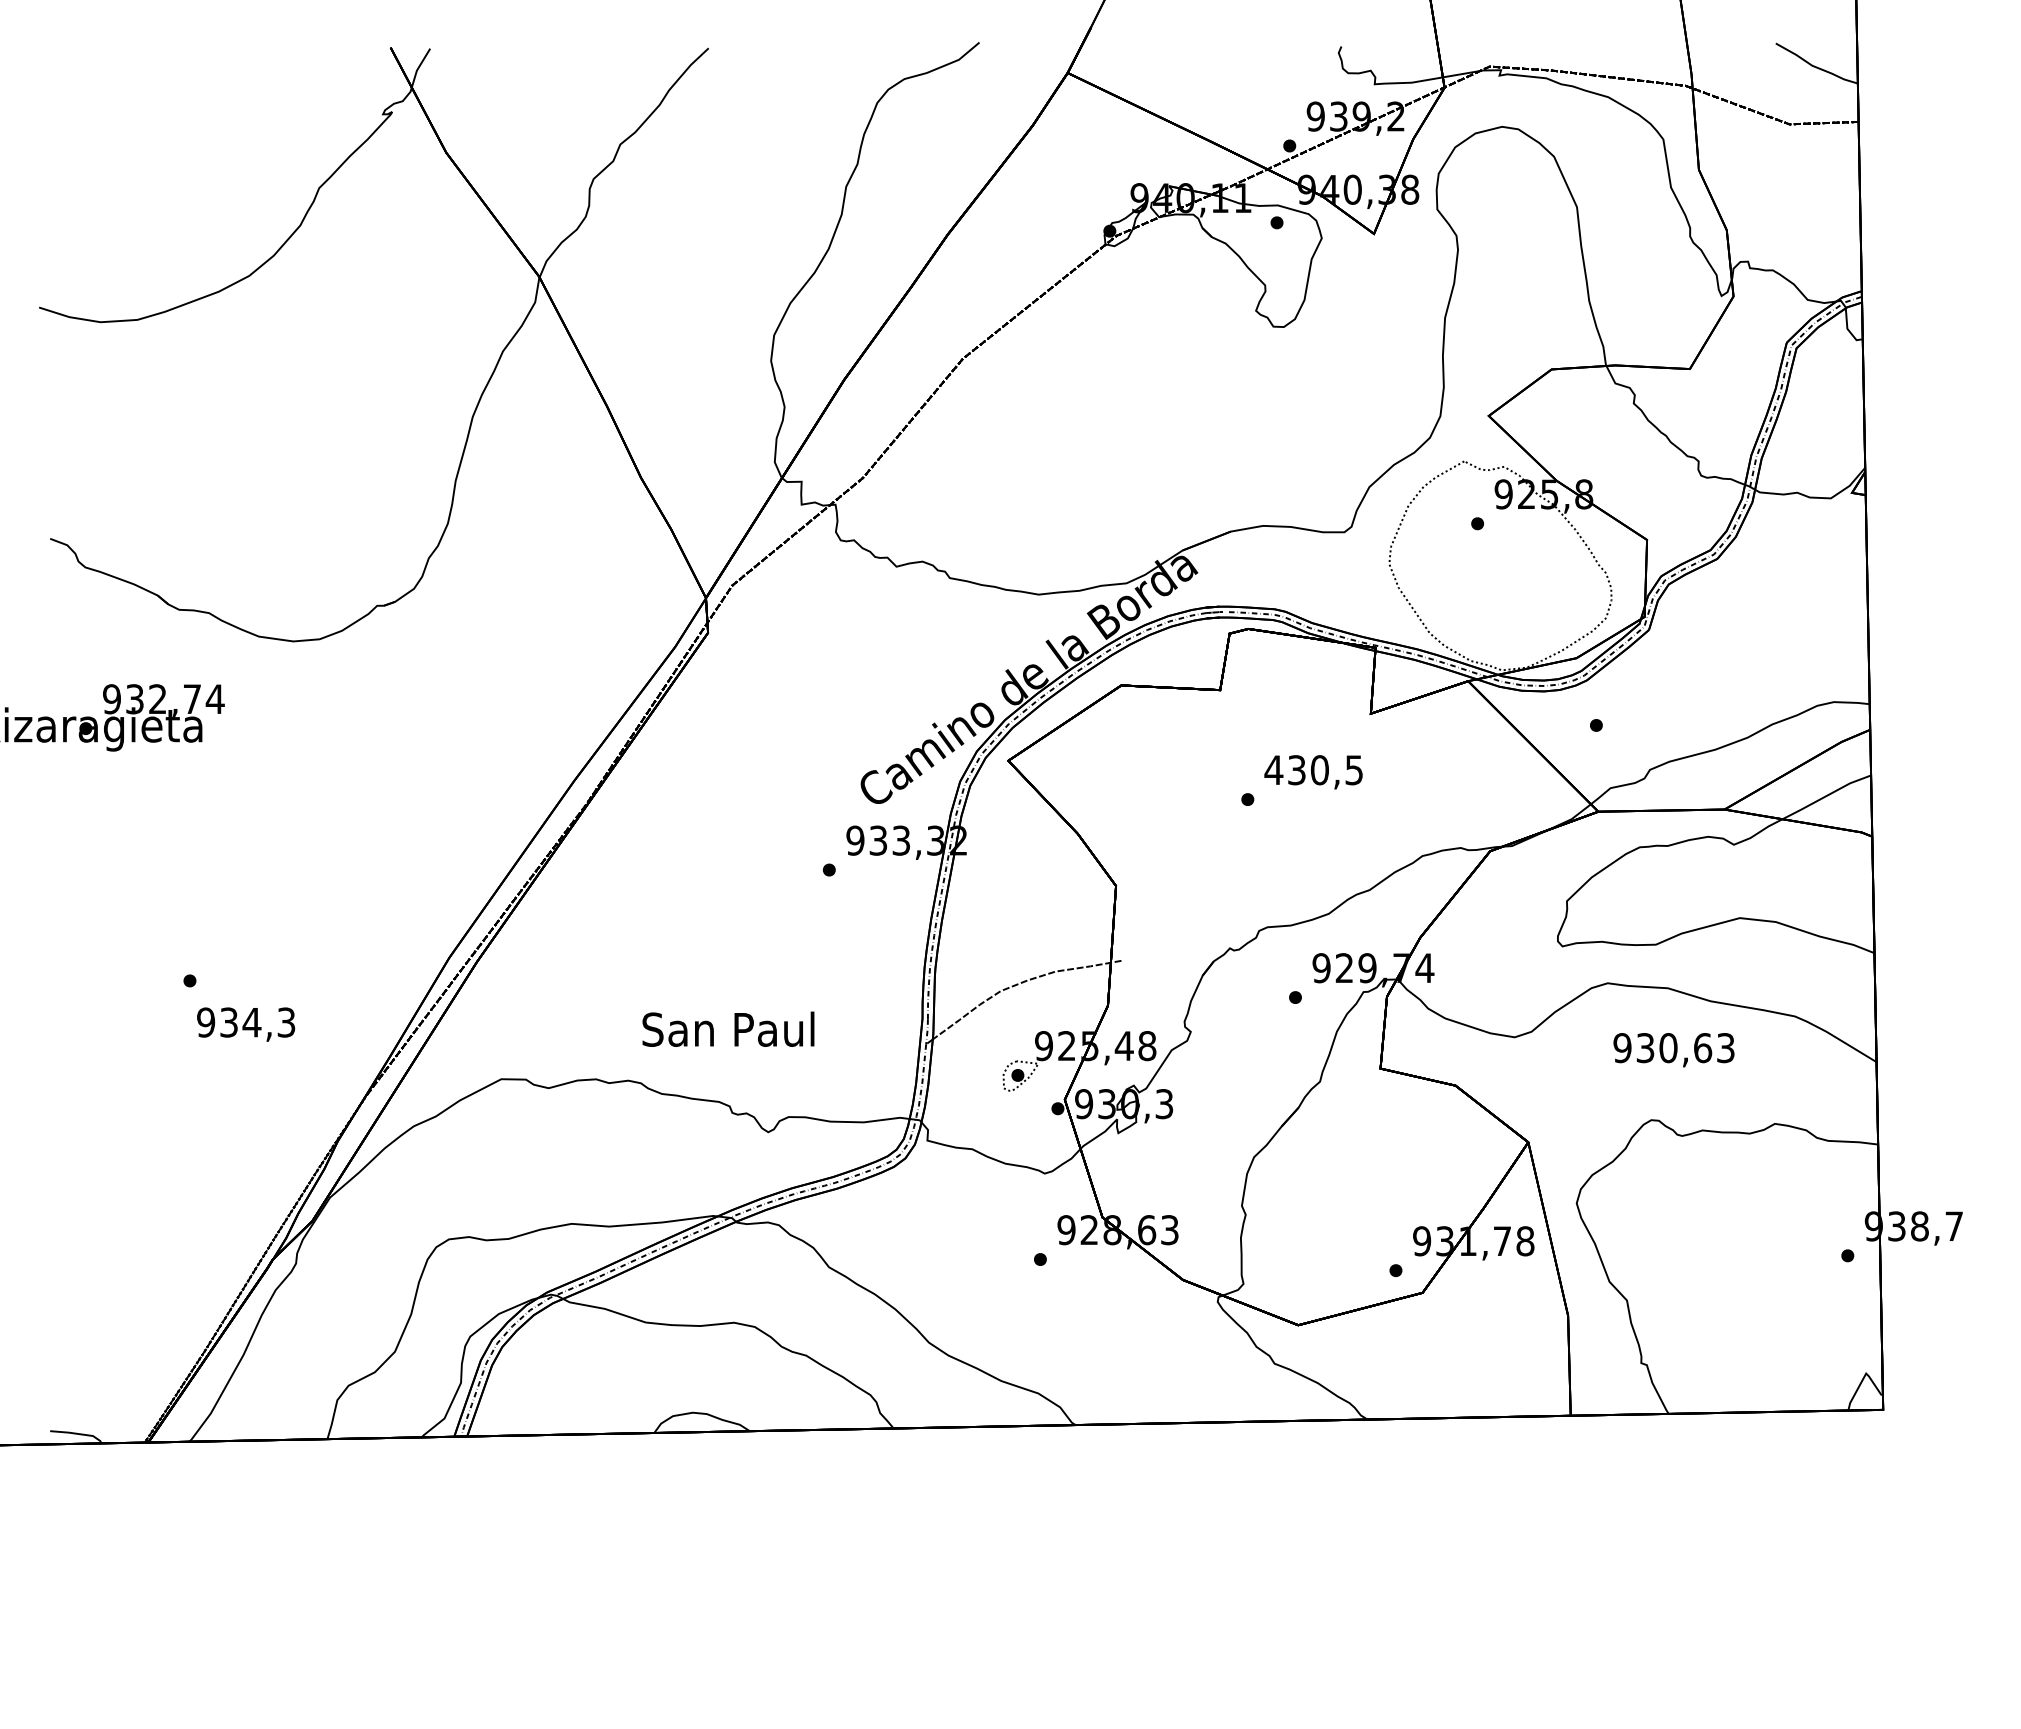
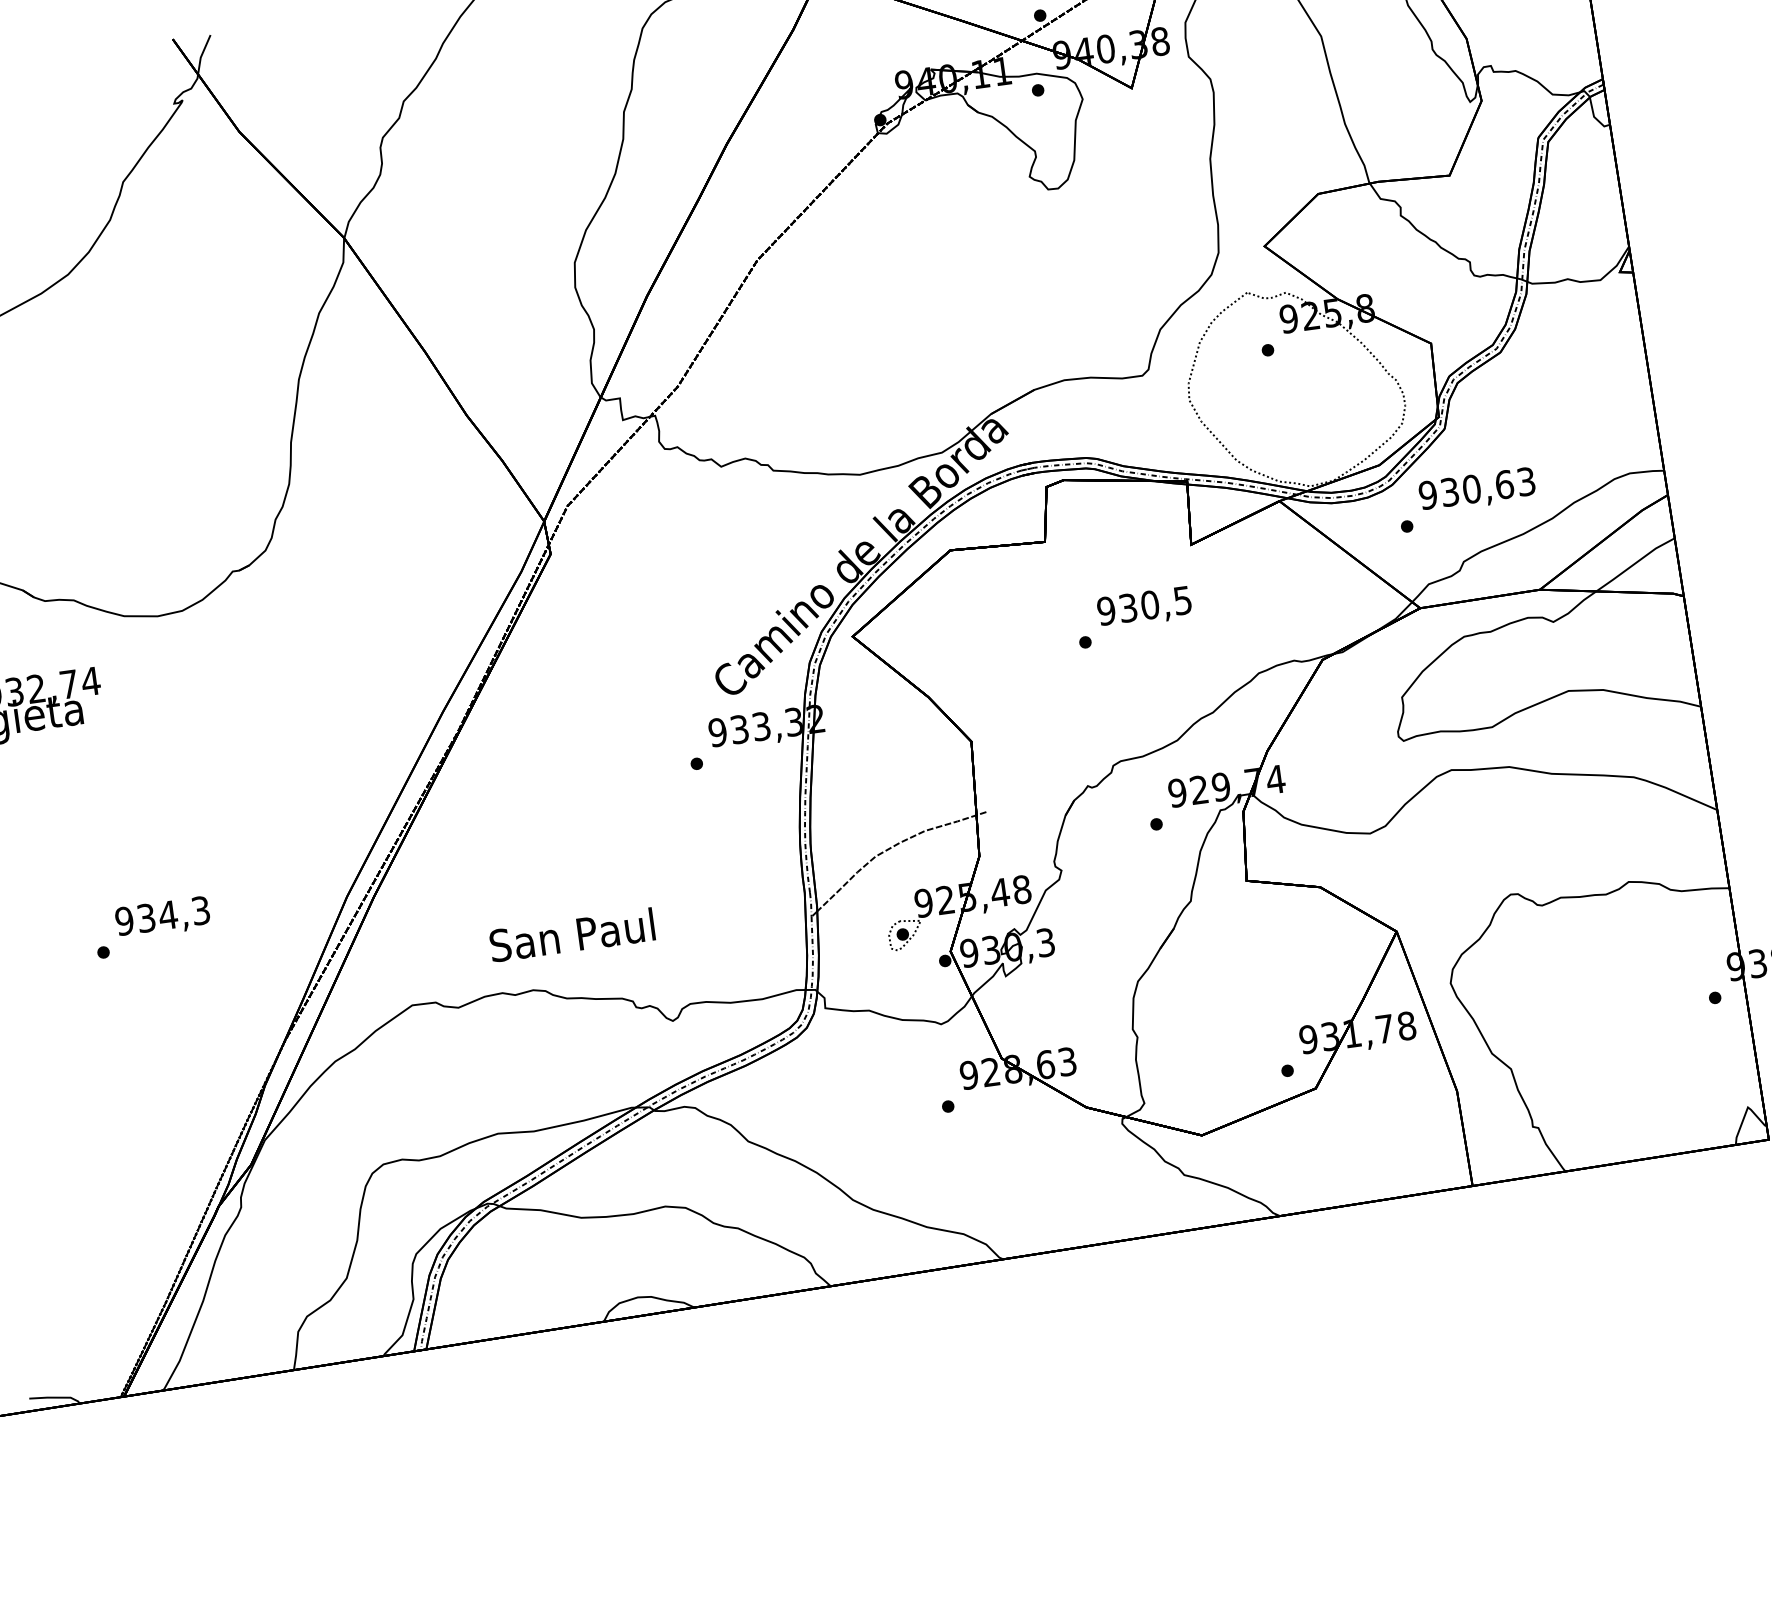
text: (1273, 770) -> (1106, 611), 430,5 -> 930,5
text: (246, 1024) -> (163, 917), moved
text: (728, 1028) -> (572, 934), moved
text: (1673, 1050) -> (1476, 490), moved

